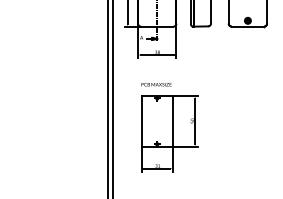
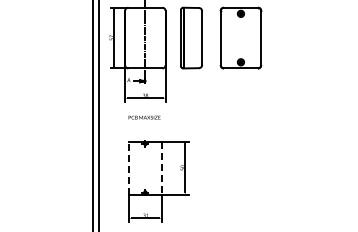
text: (156, 84) -> (144, 117), moved
line: (141, 121) -> (128, 168), solid -> dashed
line: (172, 121) -> (161, 168), solid -> dashed

